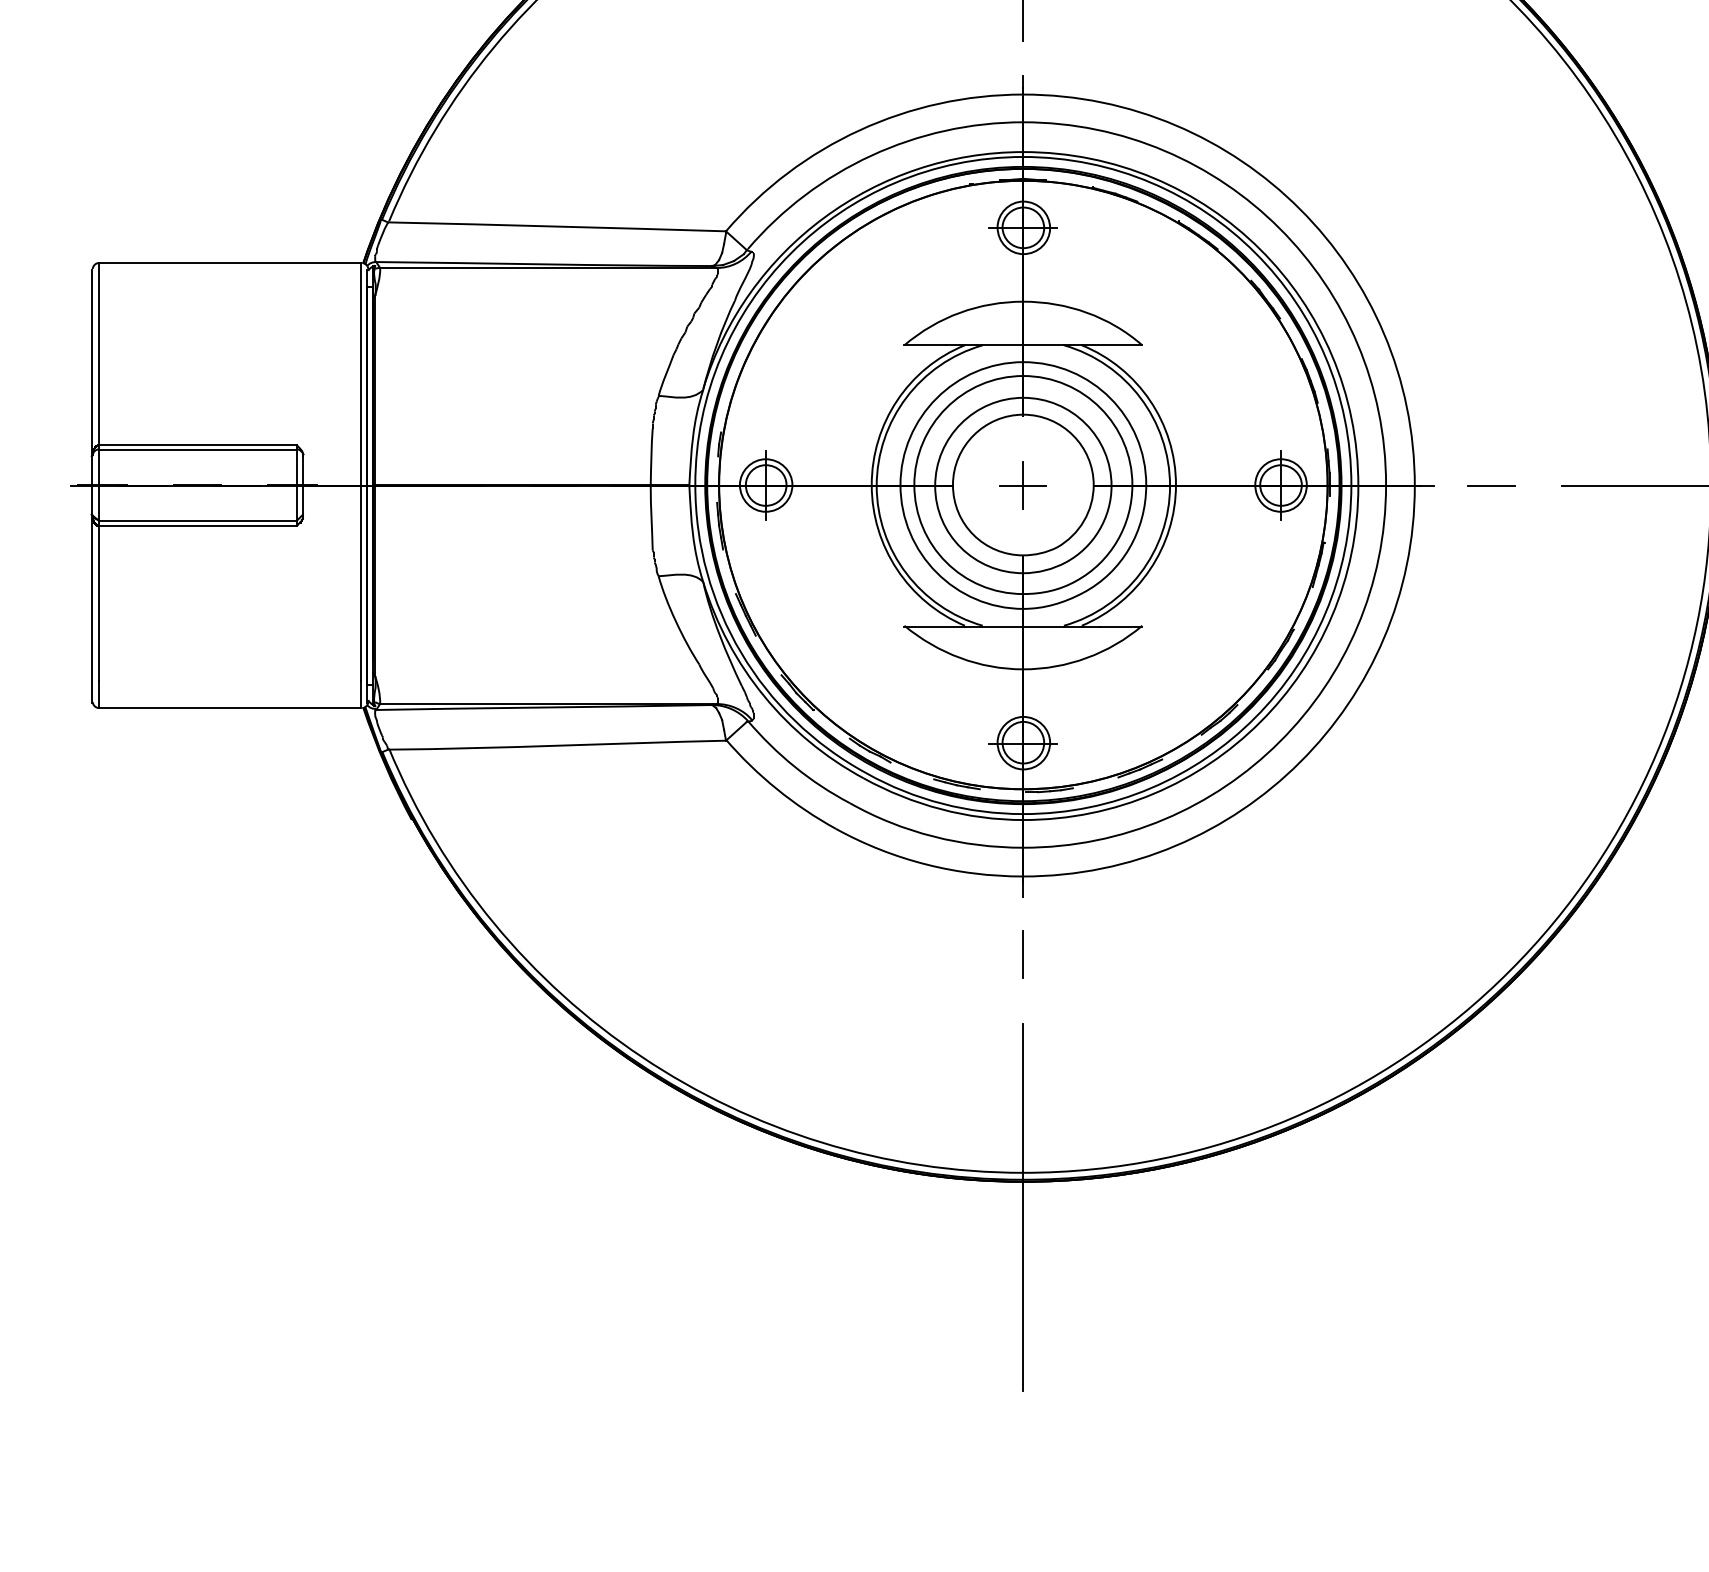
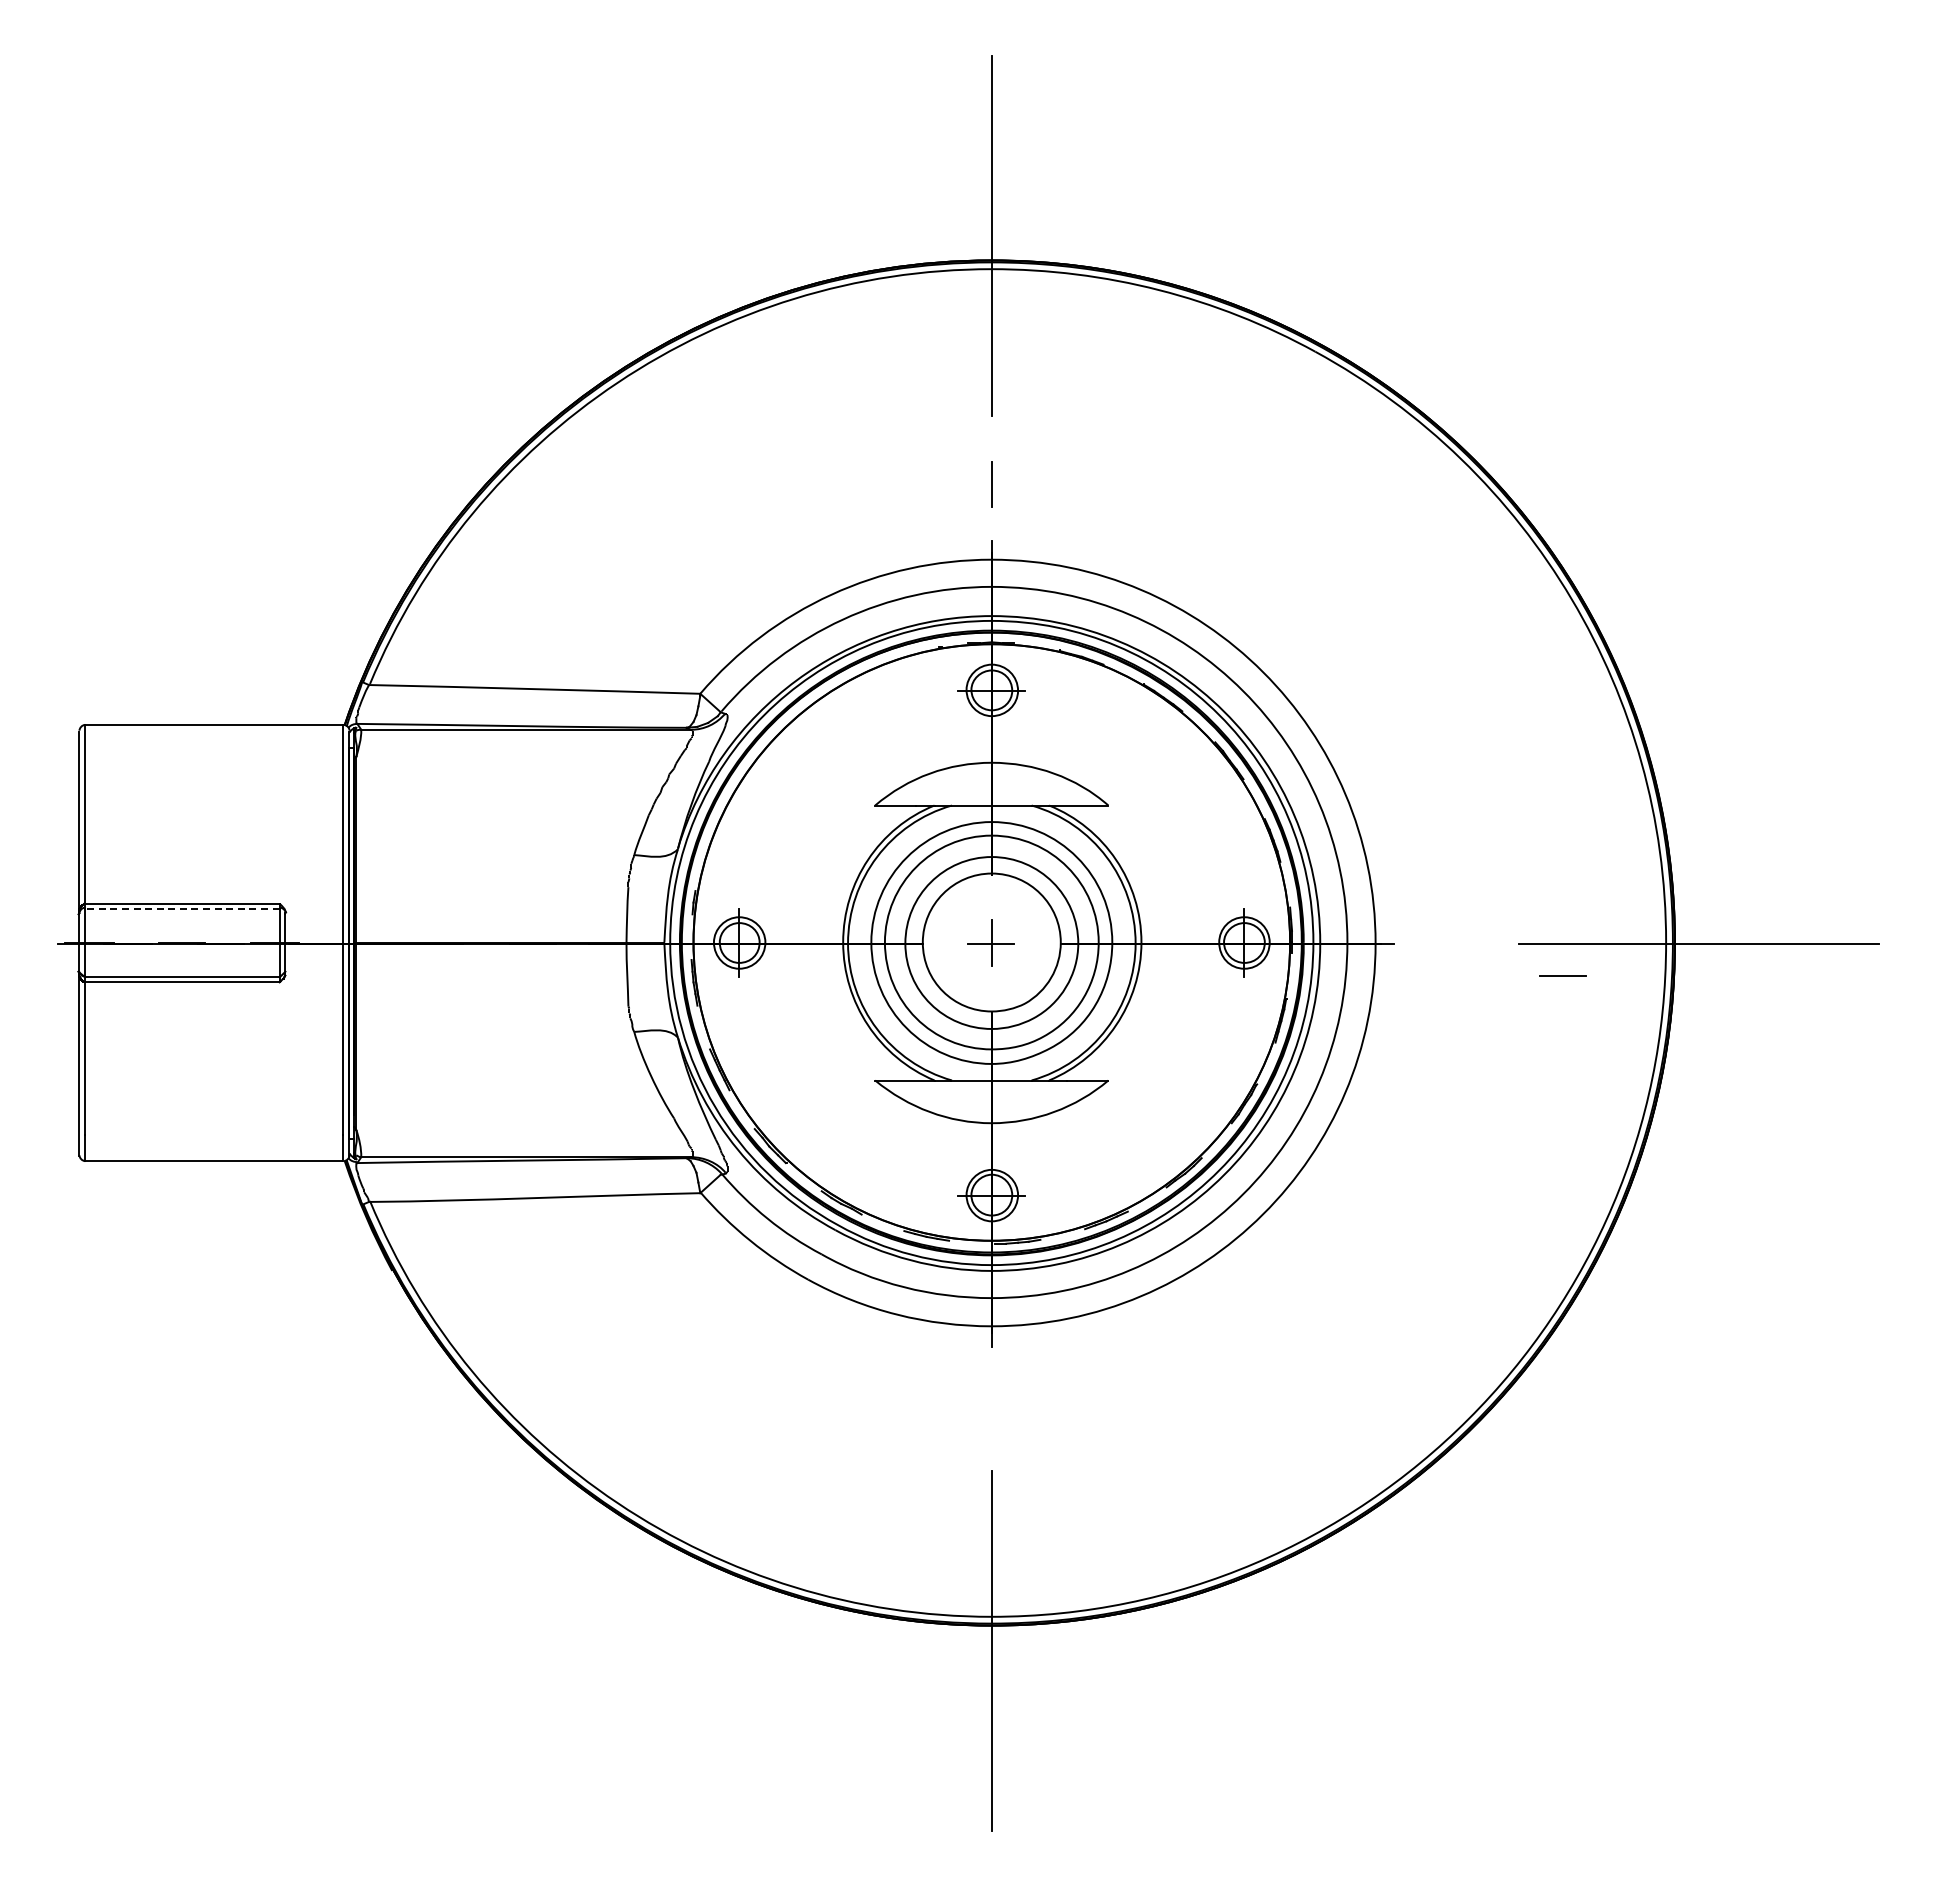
line: (196, 450) -> (181, 908), solid -> dashed
line: (1491, 486) -> (1562, 975), moved
line: (1023, 954) -> (991, 1402), removed

